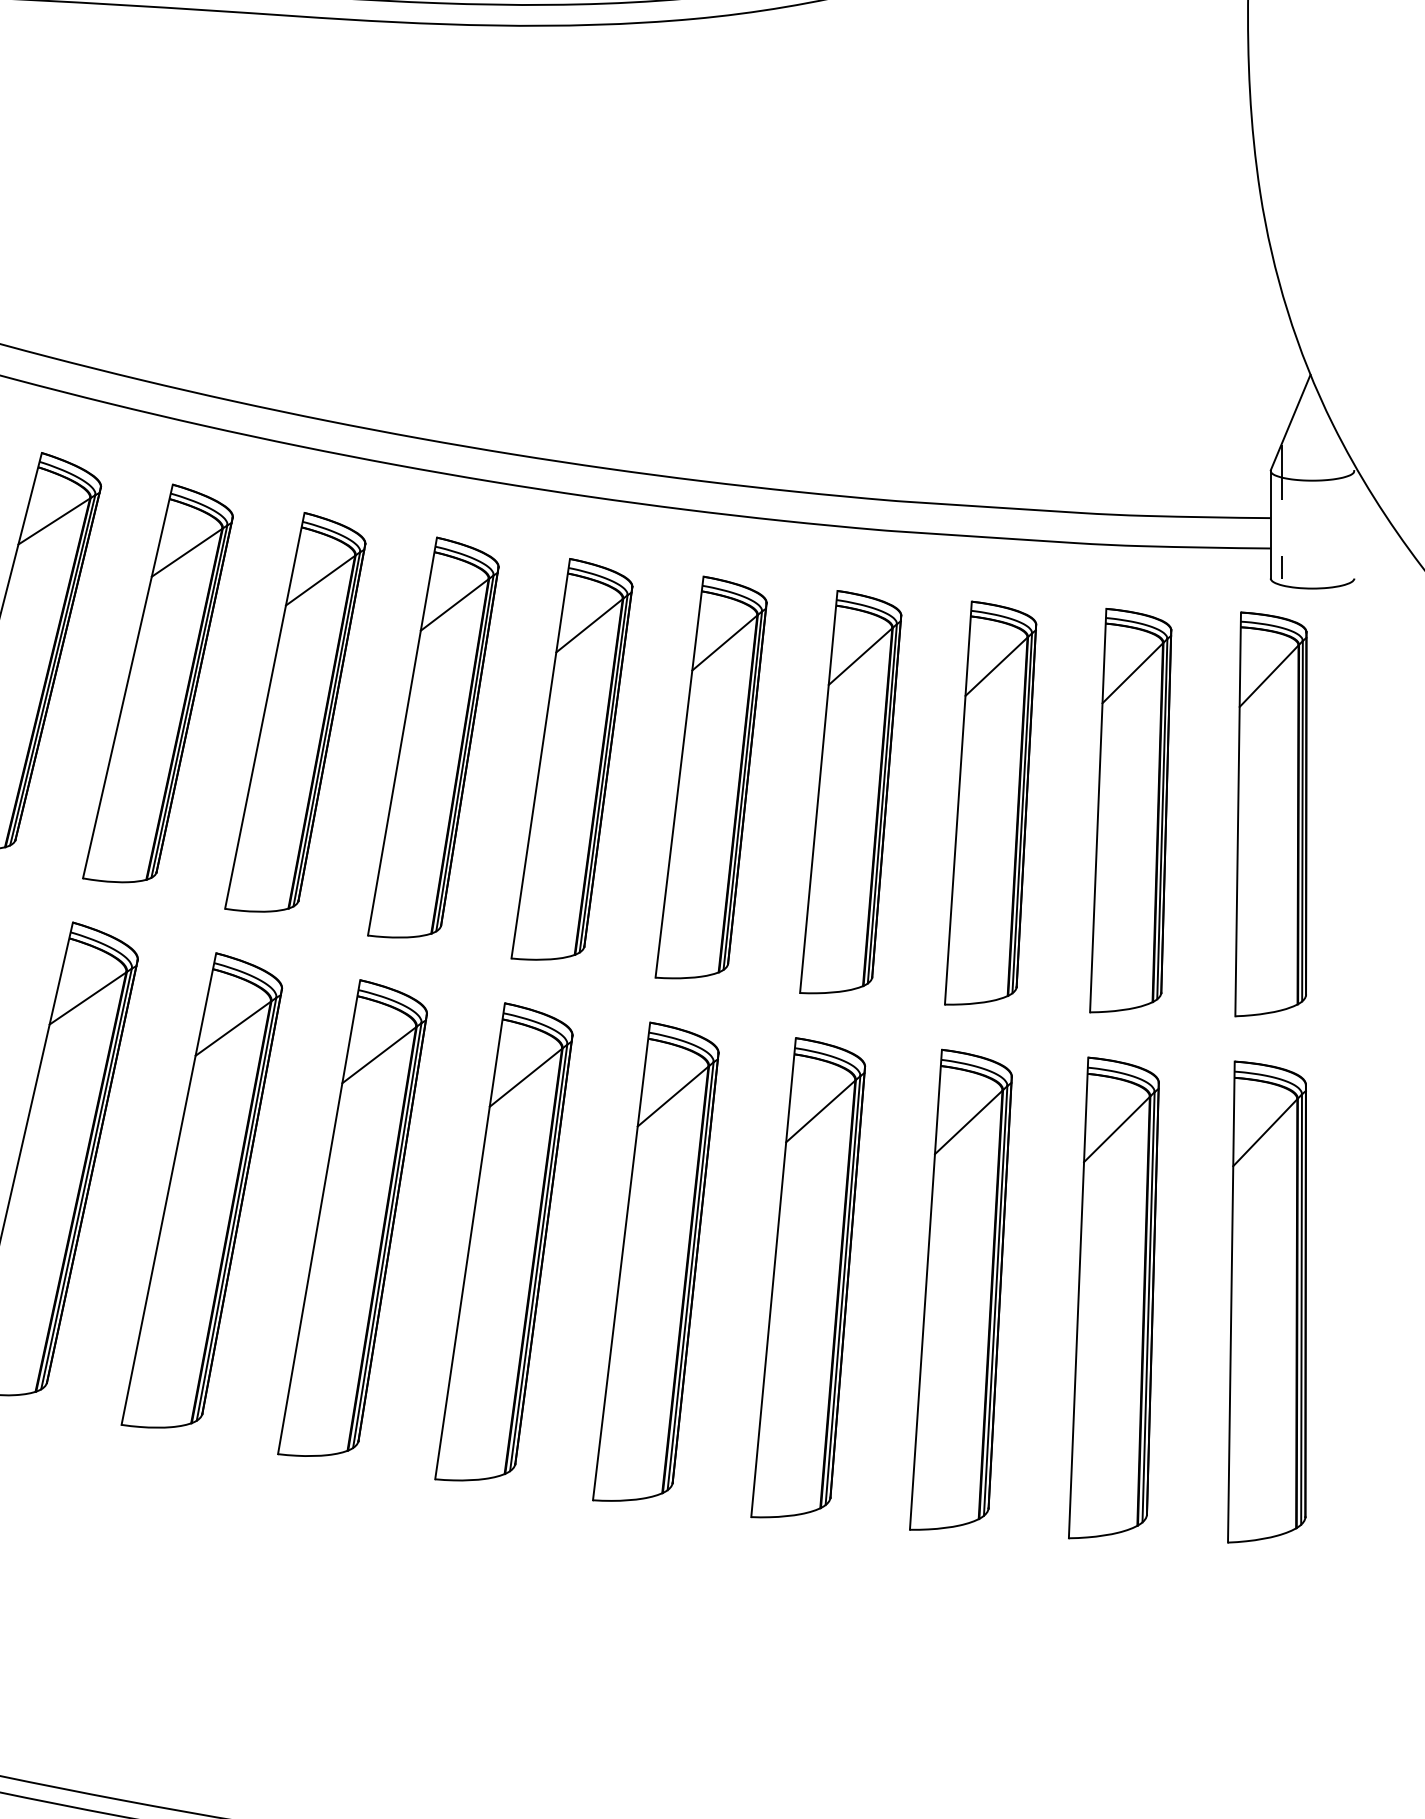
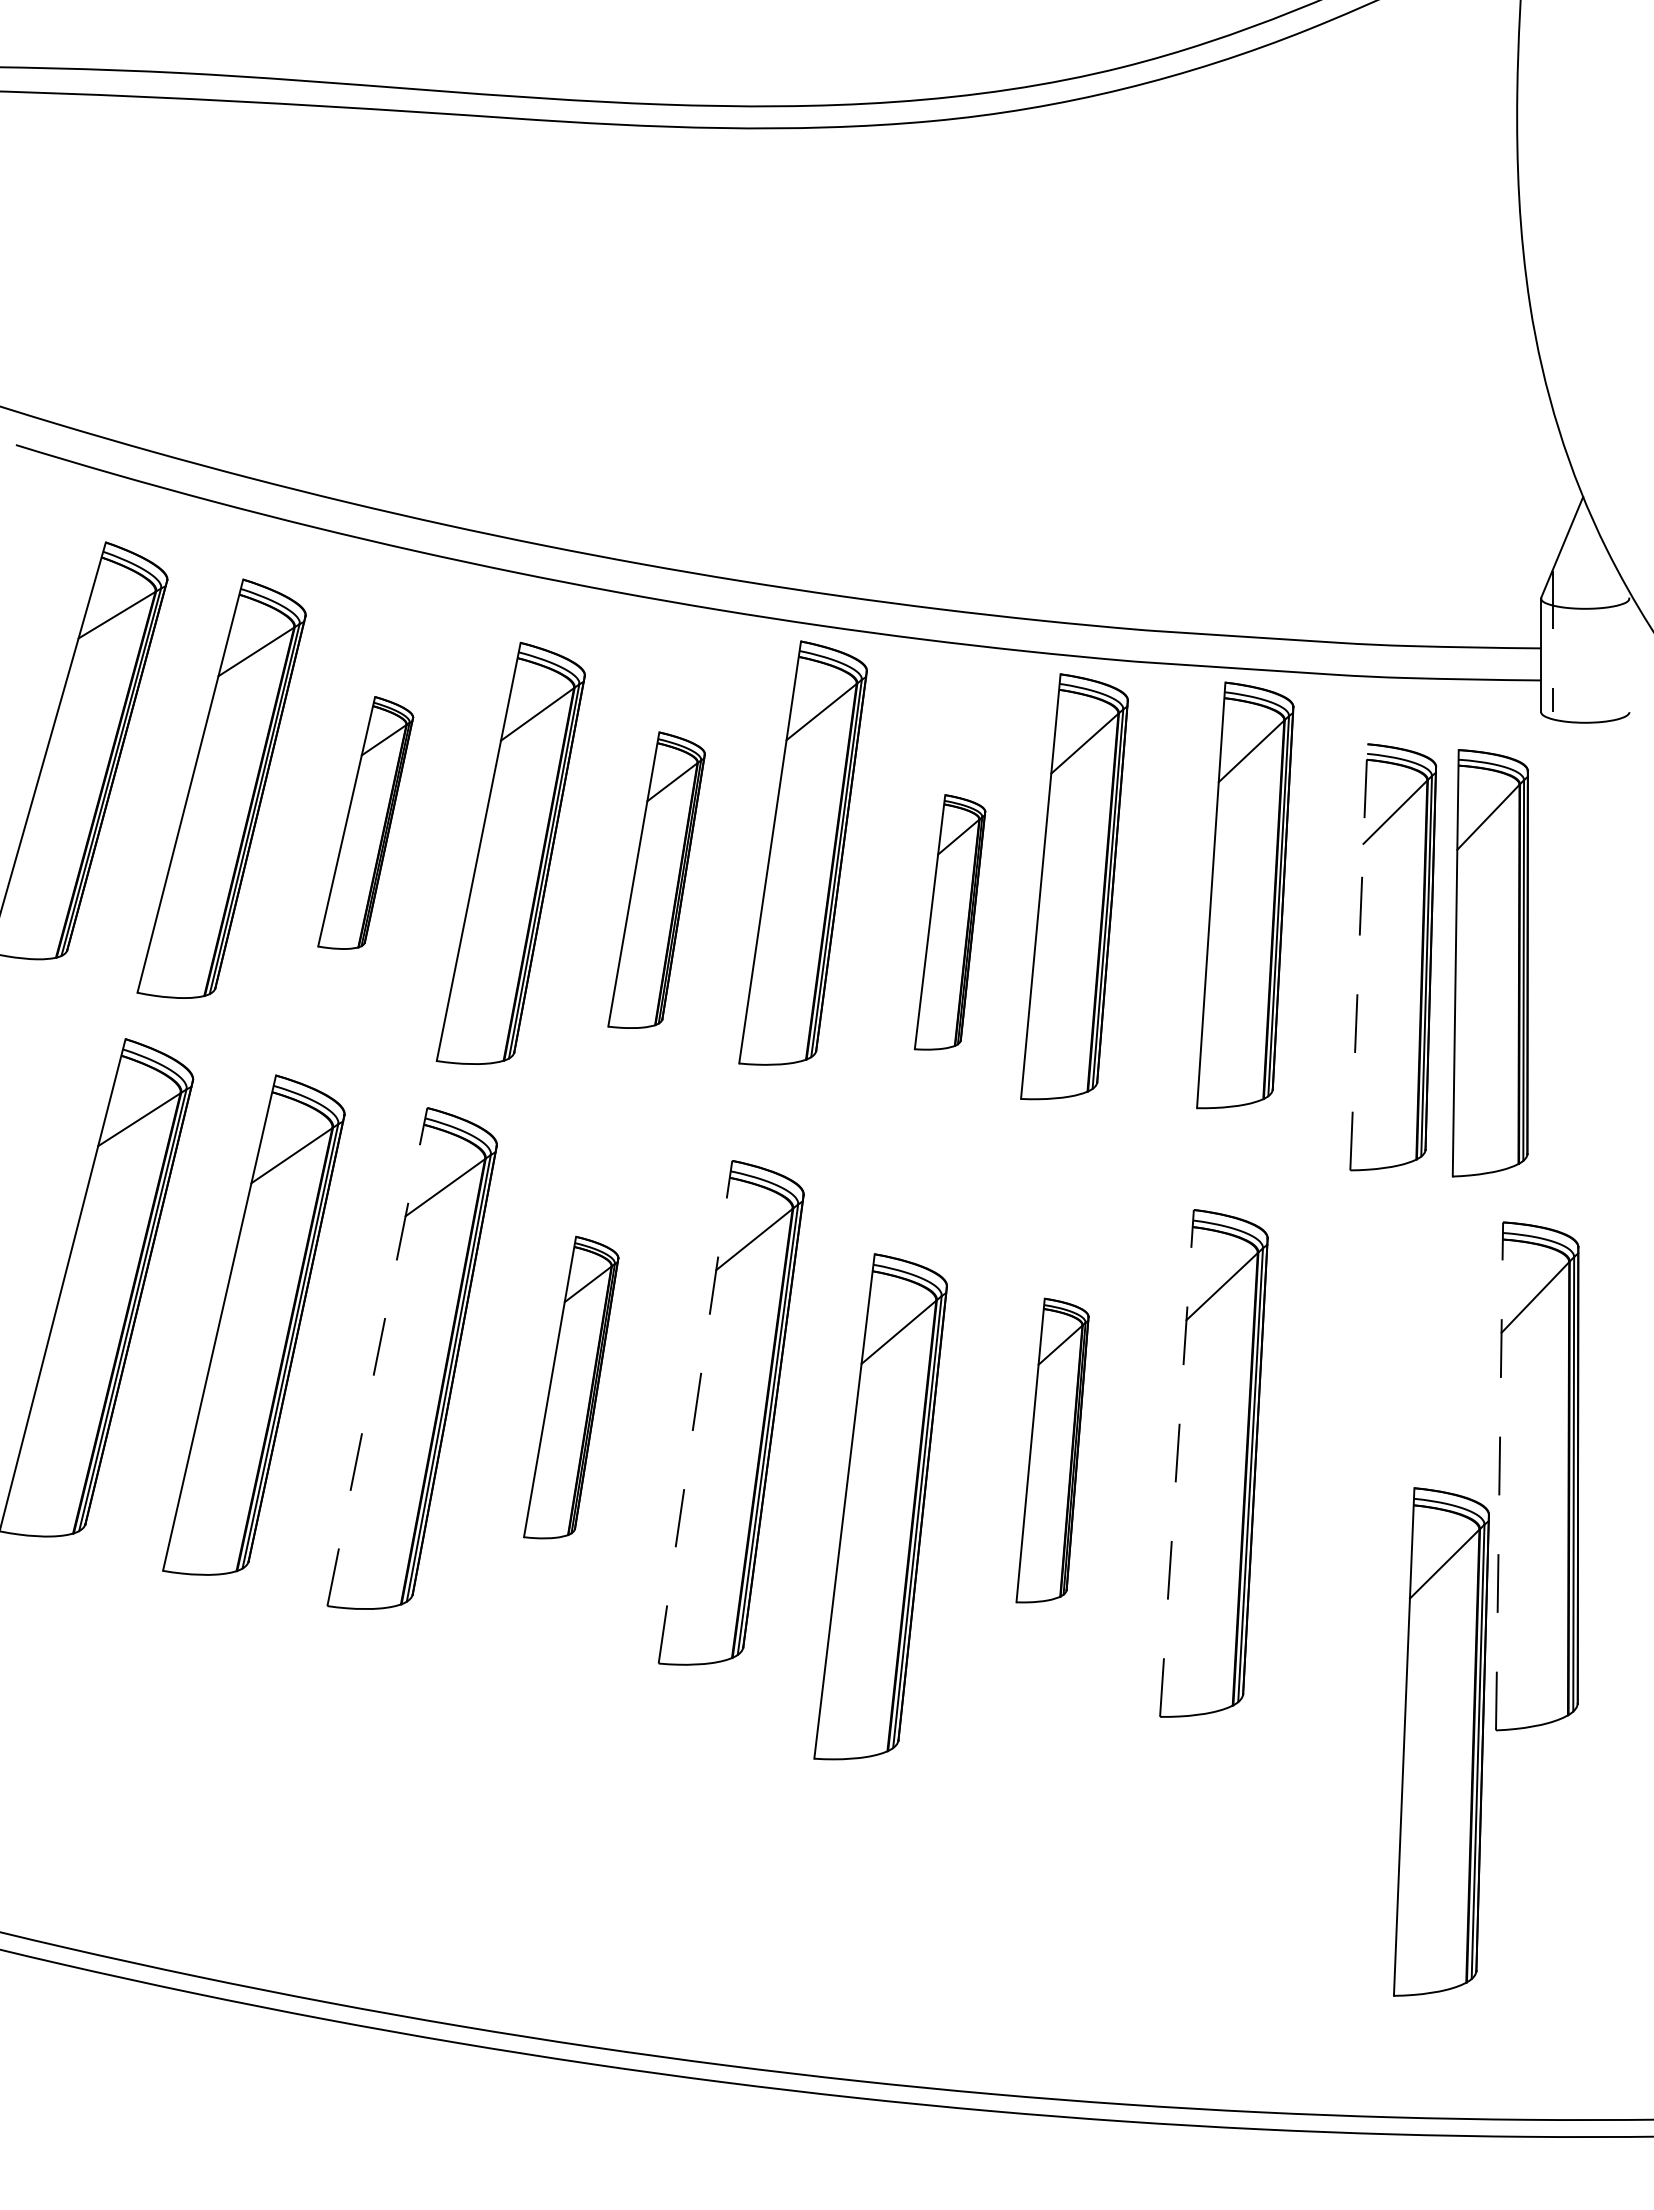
part: (157, 682) -> (365, 822), size x0.6
part: (433, 737) -> (656, 880), size x0.7
part: (571, 758) -> (802, 852), moved
part: (710, 777) -> (949, 922), size x0.6
part: (850, 791) -> (1074, 886), moved
part: (990, 803) -> (1245, 895), moved
line: (1097, 809) -> (1358, 956), solid -> dashed
part: (1270, 814) -> (1489, 963), moved
line: (169, 1188) -> (377, 1356), solid -> dashed
part: (351, 1217) -> (570, 1387), size x0.6
line: (470, 1240) -> (695, 1411), solid -> dashed
part: (655, 1261) -> (880, 1506), moved
part: (808, 1277) -> (1052, 1450), size x0.6
line: (926, 1288) -> (1177, 1462), solid -> dashed
part: (1113, 1297) -> (1441, 1741), moved
line: (1231, 1301) -> (1499, 1475), solid -> dashed

